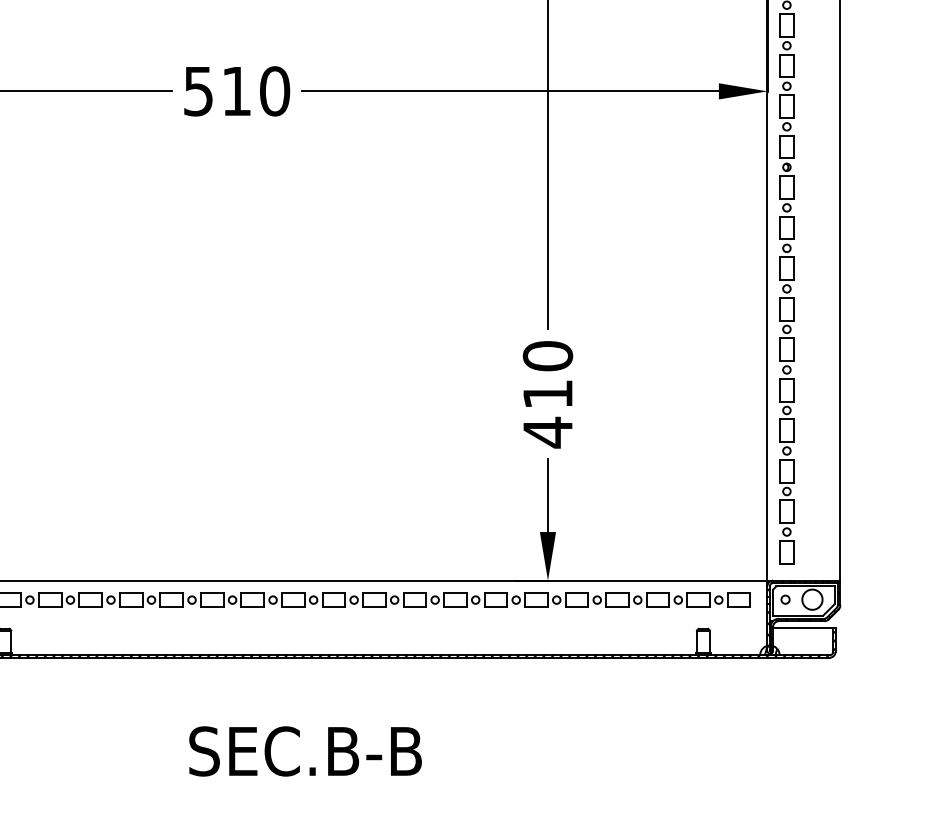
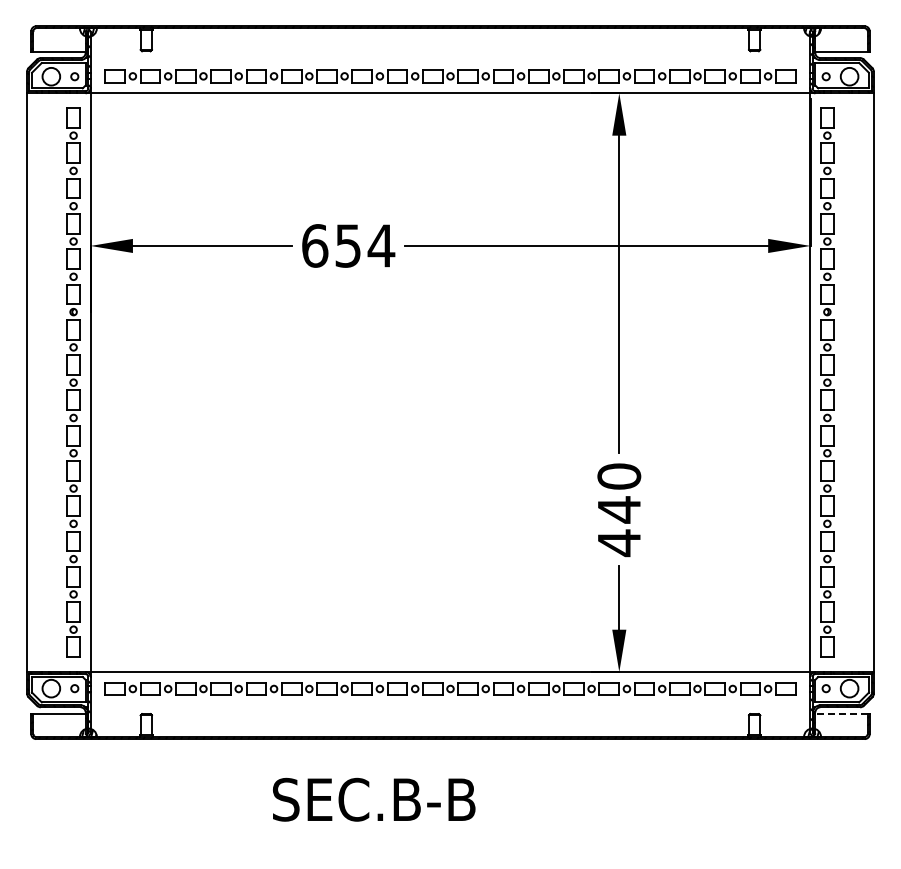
text: (237, 90) -> (348, 245), 510 -> 654
text: (548, 393) -> (619, 509), 410 -> 440
line: (803, 628) -> (841, 713), solid -> dashed
text: (305, 751) -> (374, 799), moved

